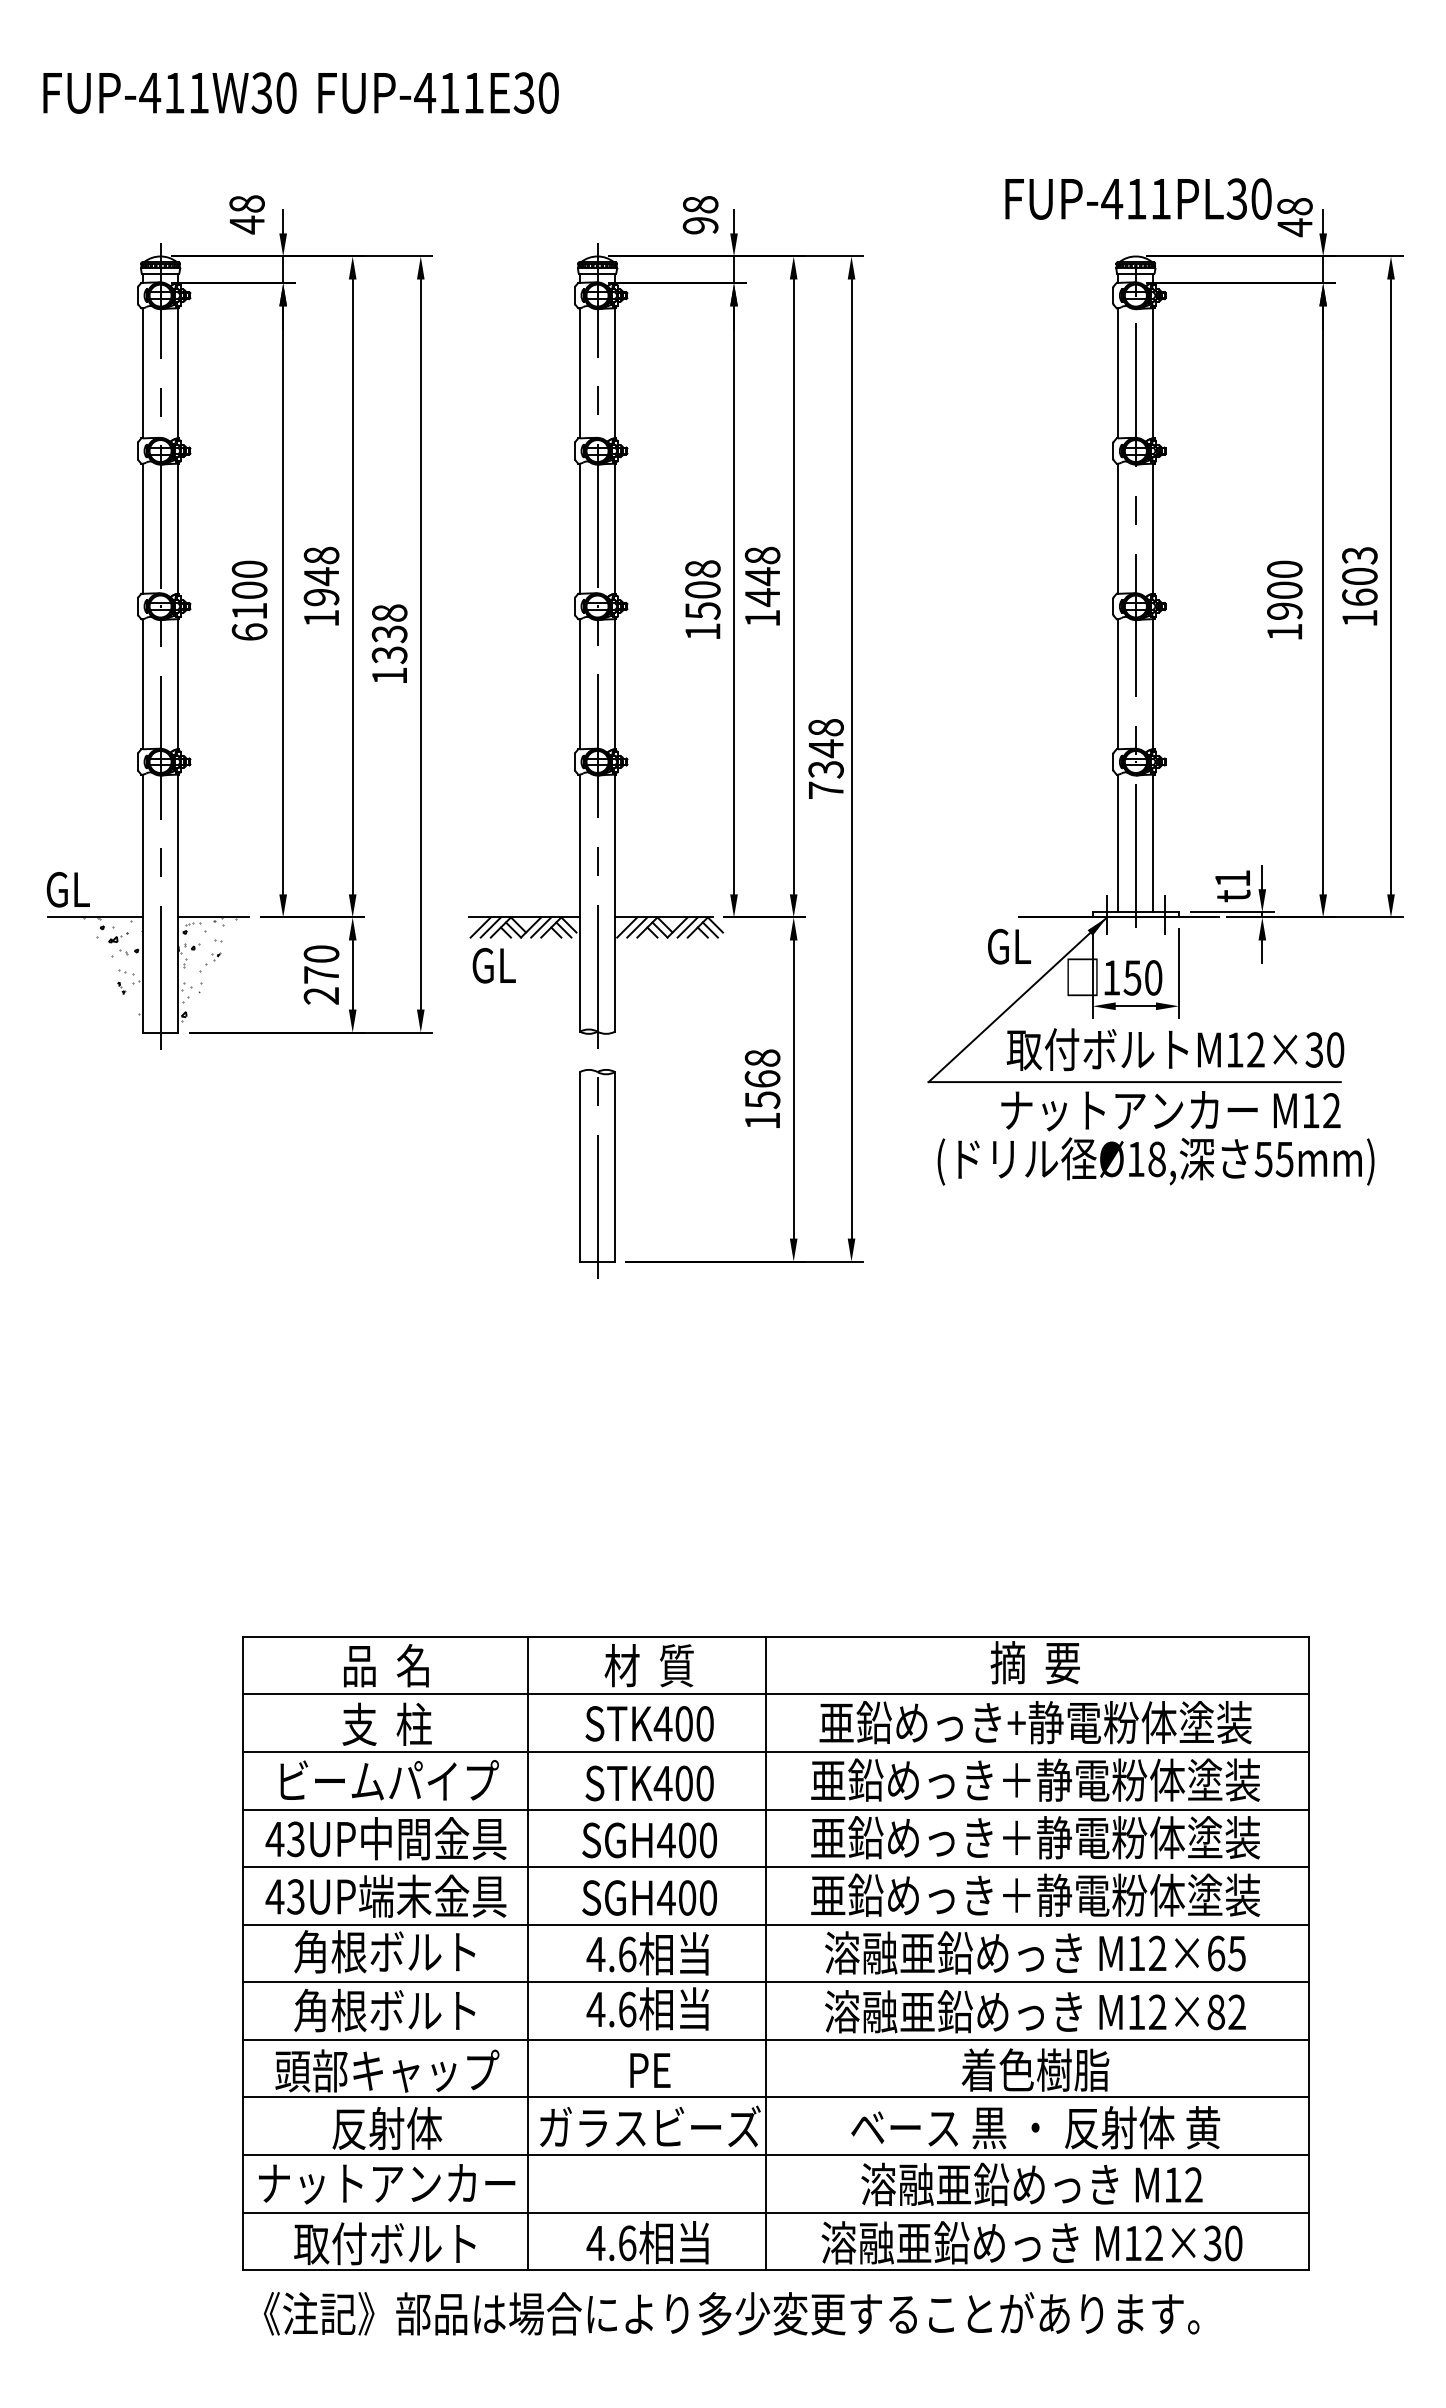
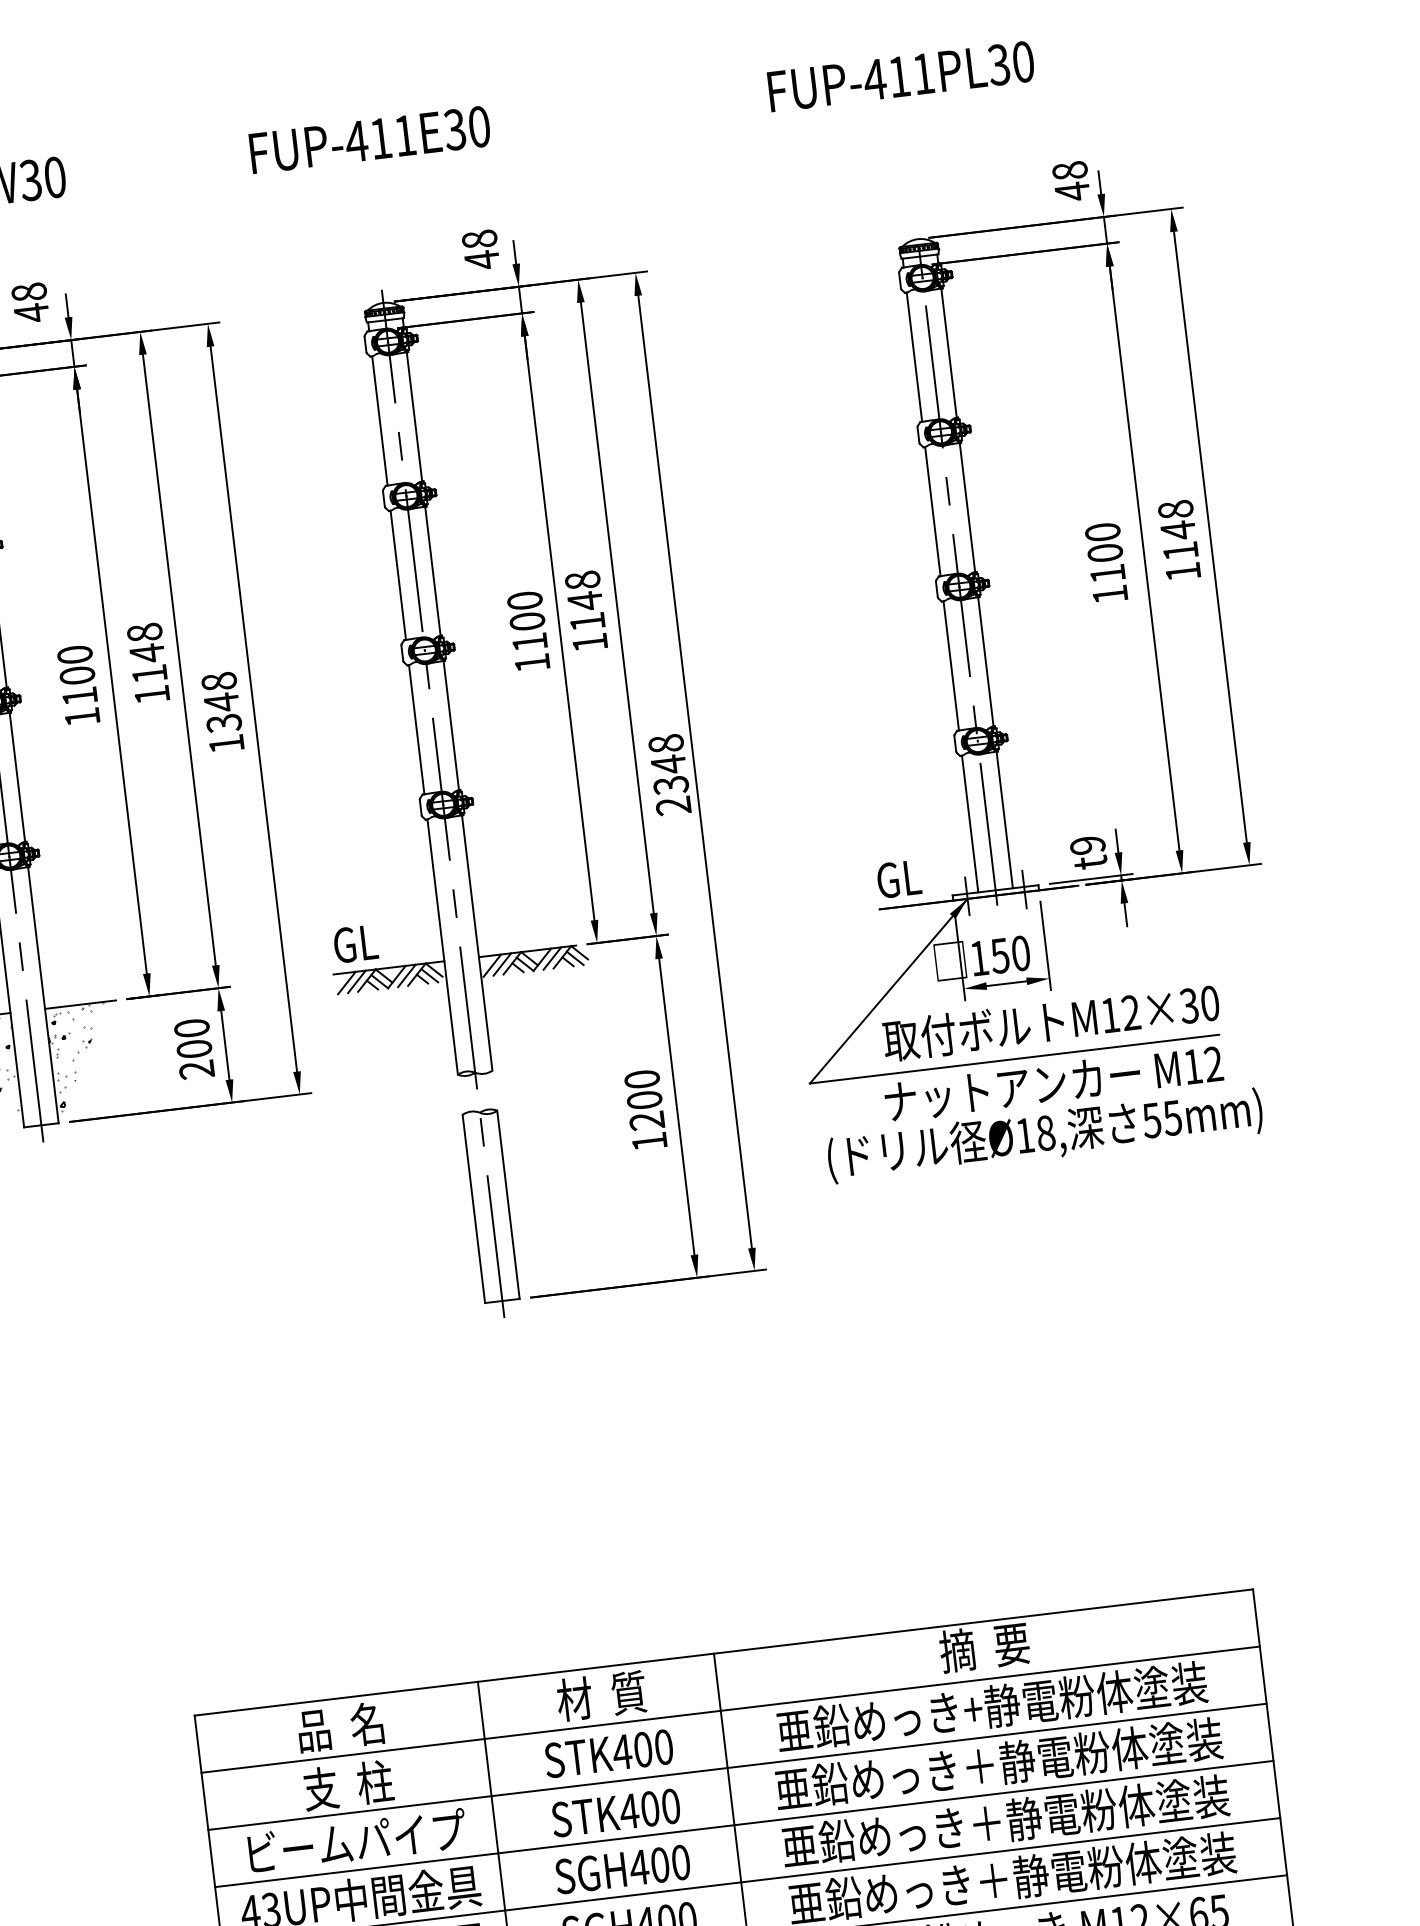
text: (438, 92) -> (369, 139), moved
text: (1138, 198) -> (901, 76), moved
text: (700, 225) -> (481, 259), 98 -> 48
text: (1359, 575) -> (1177, 529), 1603 -> 1148
text: (702, 589) -> (527, 621), 1508 -> 1100
text: (321, 597) -> (149, 674), 1948 -> 1148
text: (762, 597) -> (587, 622), 1448 -> 1148
text: (1284, 610) -> (1107, 573), 1900 -> 1100
text: (249, 631) -> (82, 716), 6100 -> 1100
text: (389, 633) -> (221, 701), 1338 -> 1348
text: (825, 790) -> (672, 806), 7348 -> 2348
text: (1232, 878) -> (1087, 845), t1 -> t9
text: (1009, 946) -> (899, 878), moved
text: (493, 965) -> (355, 943), moved
text: (321, 974) -> (194, 1048), 270 -> 200
text: (762, 1079) -> (644, 1100), 1568 -> 1200

